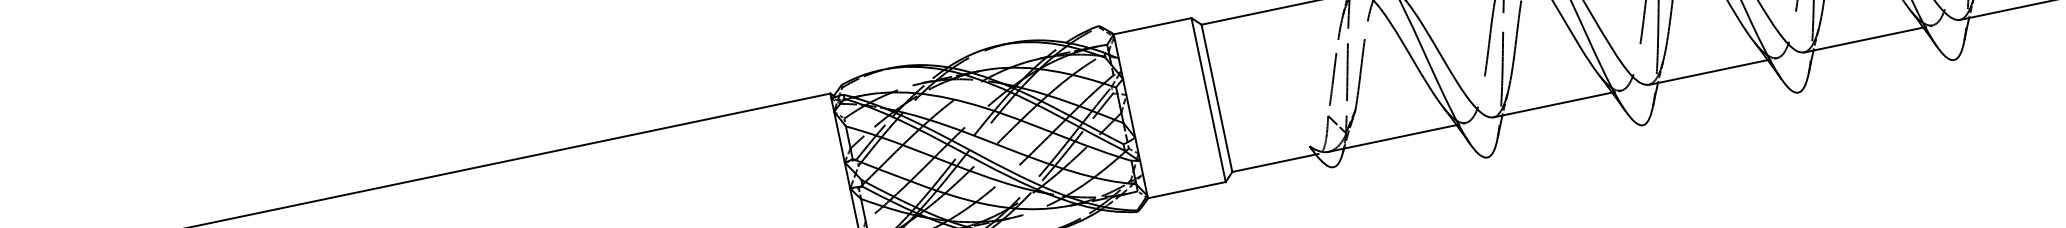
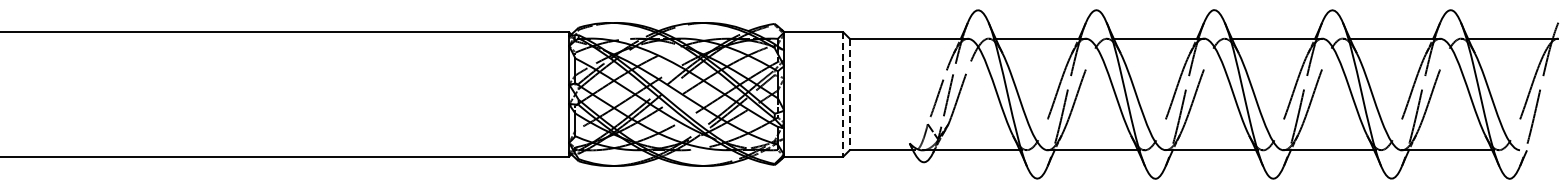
line: (1216, 98) -> (849, 94), solid -> dashed
line: (1208, 100) -> (843, 94), solid -> dashed

